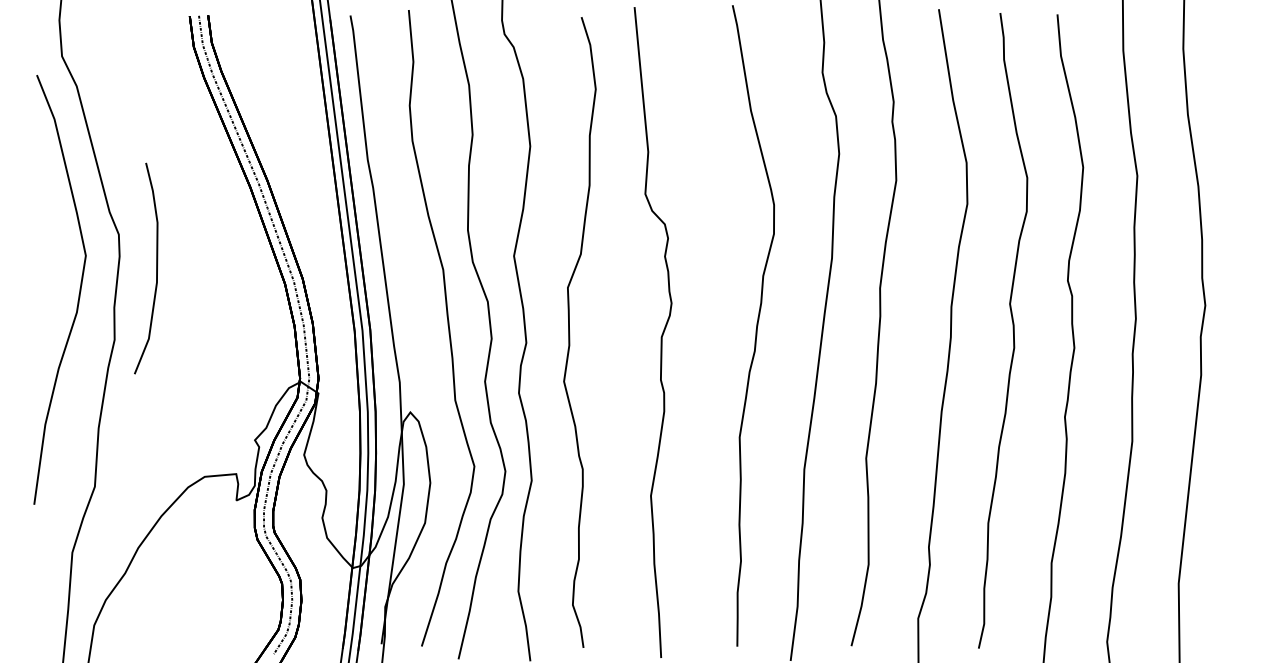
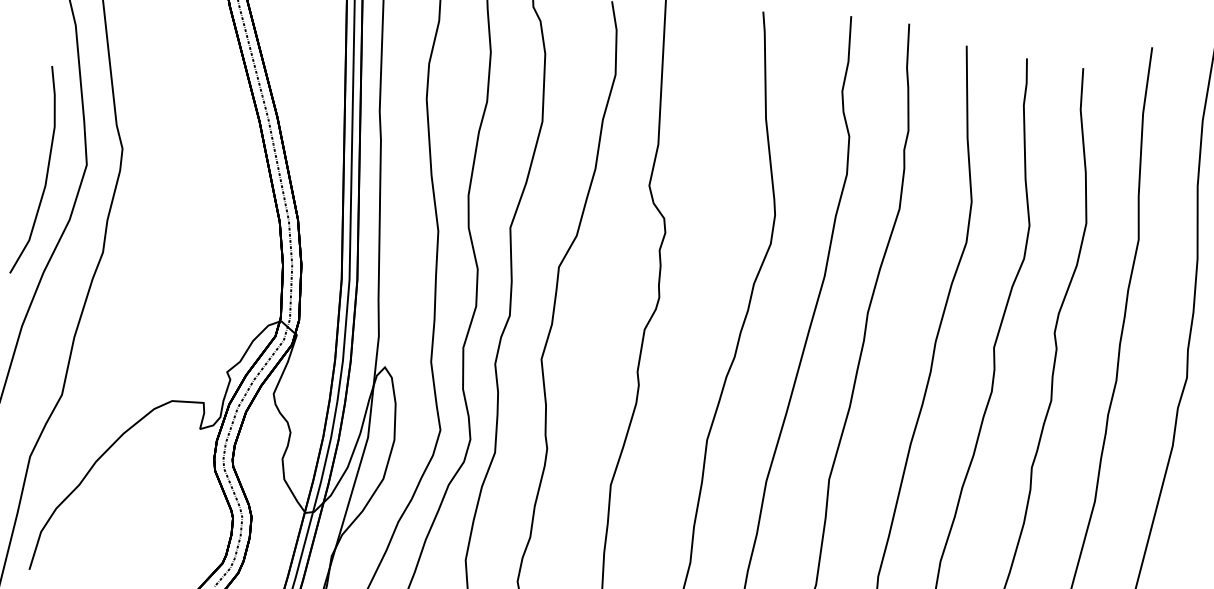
part: (156, 268) -> (47, 171), moved

